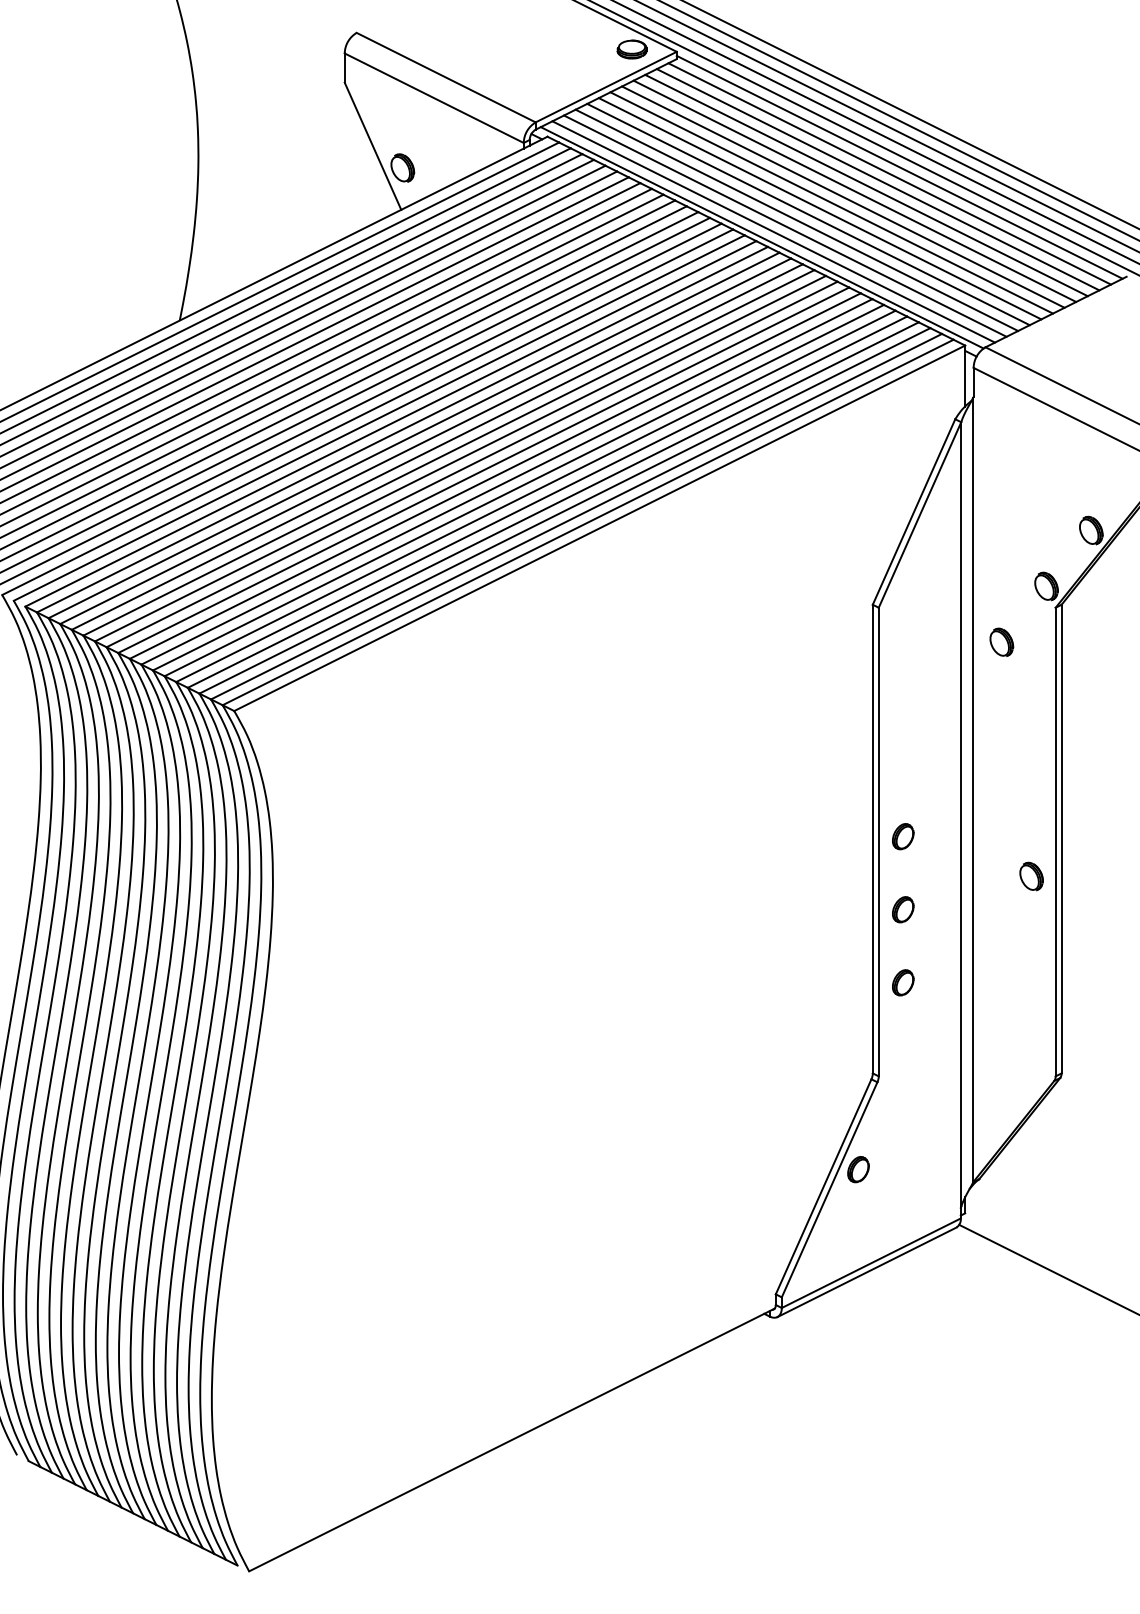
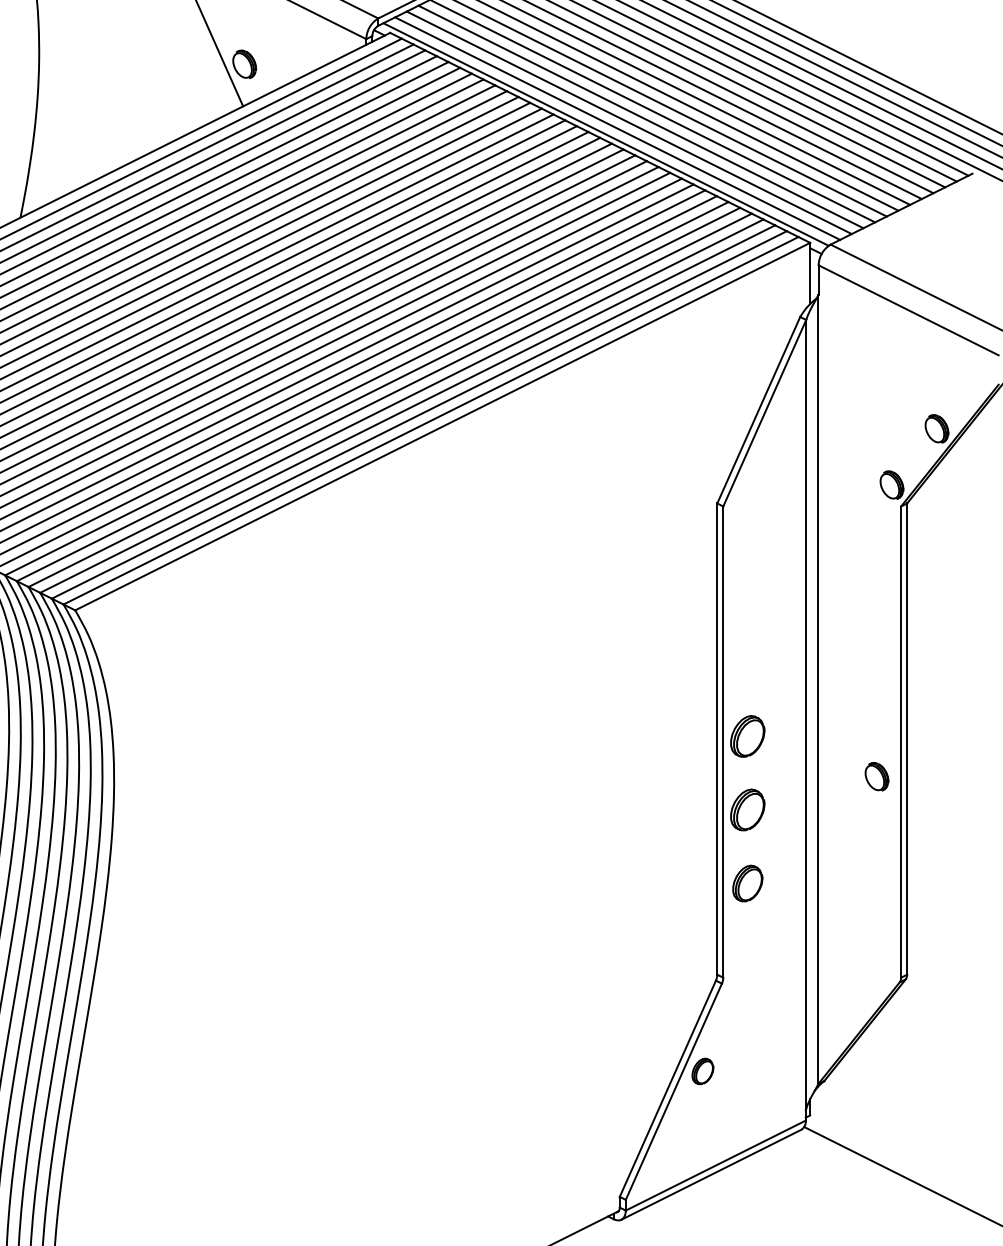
part: (1001, 641) -> (846, 540), removed
part: (903, 836) -> (748, 736), size x1.6
part: (903, 909) -> (748, 809), size x1.6
part: (903, 982) -> (748, 883), size x1.4

